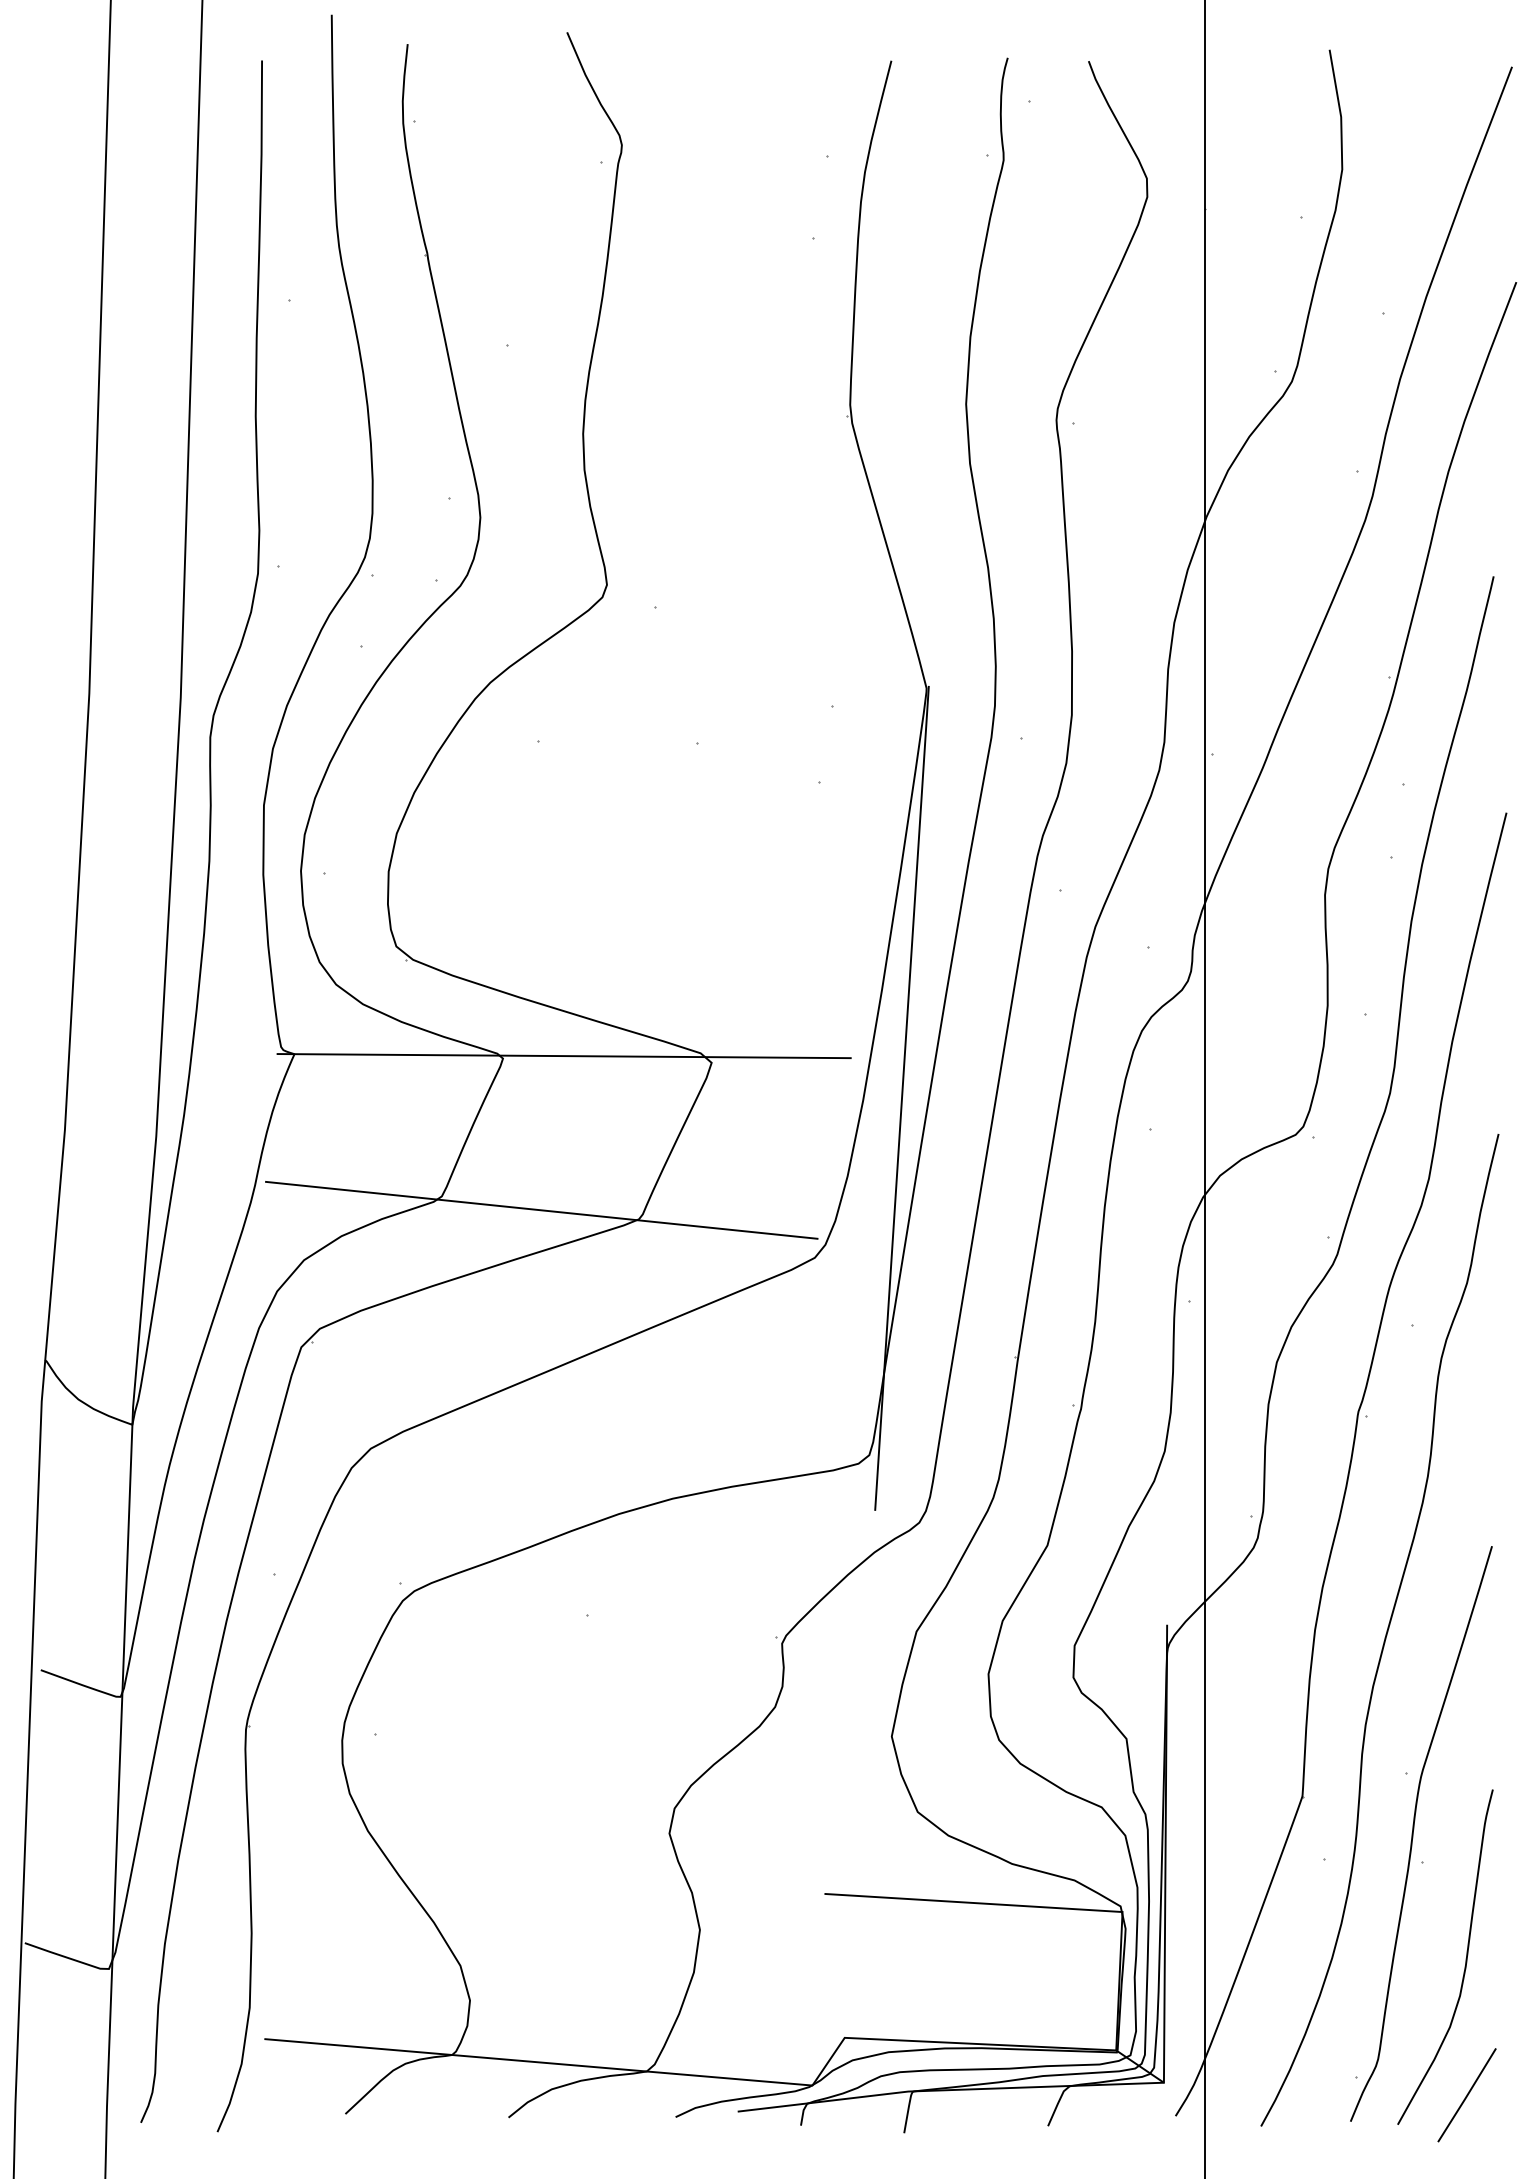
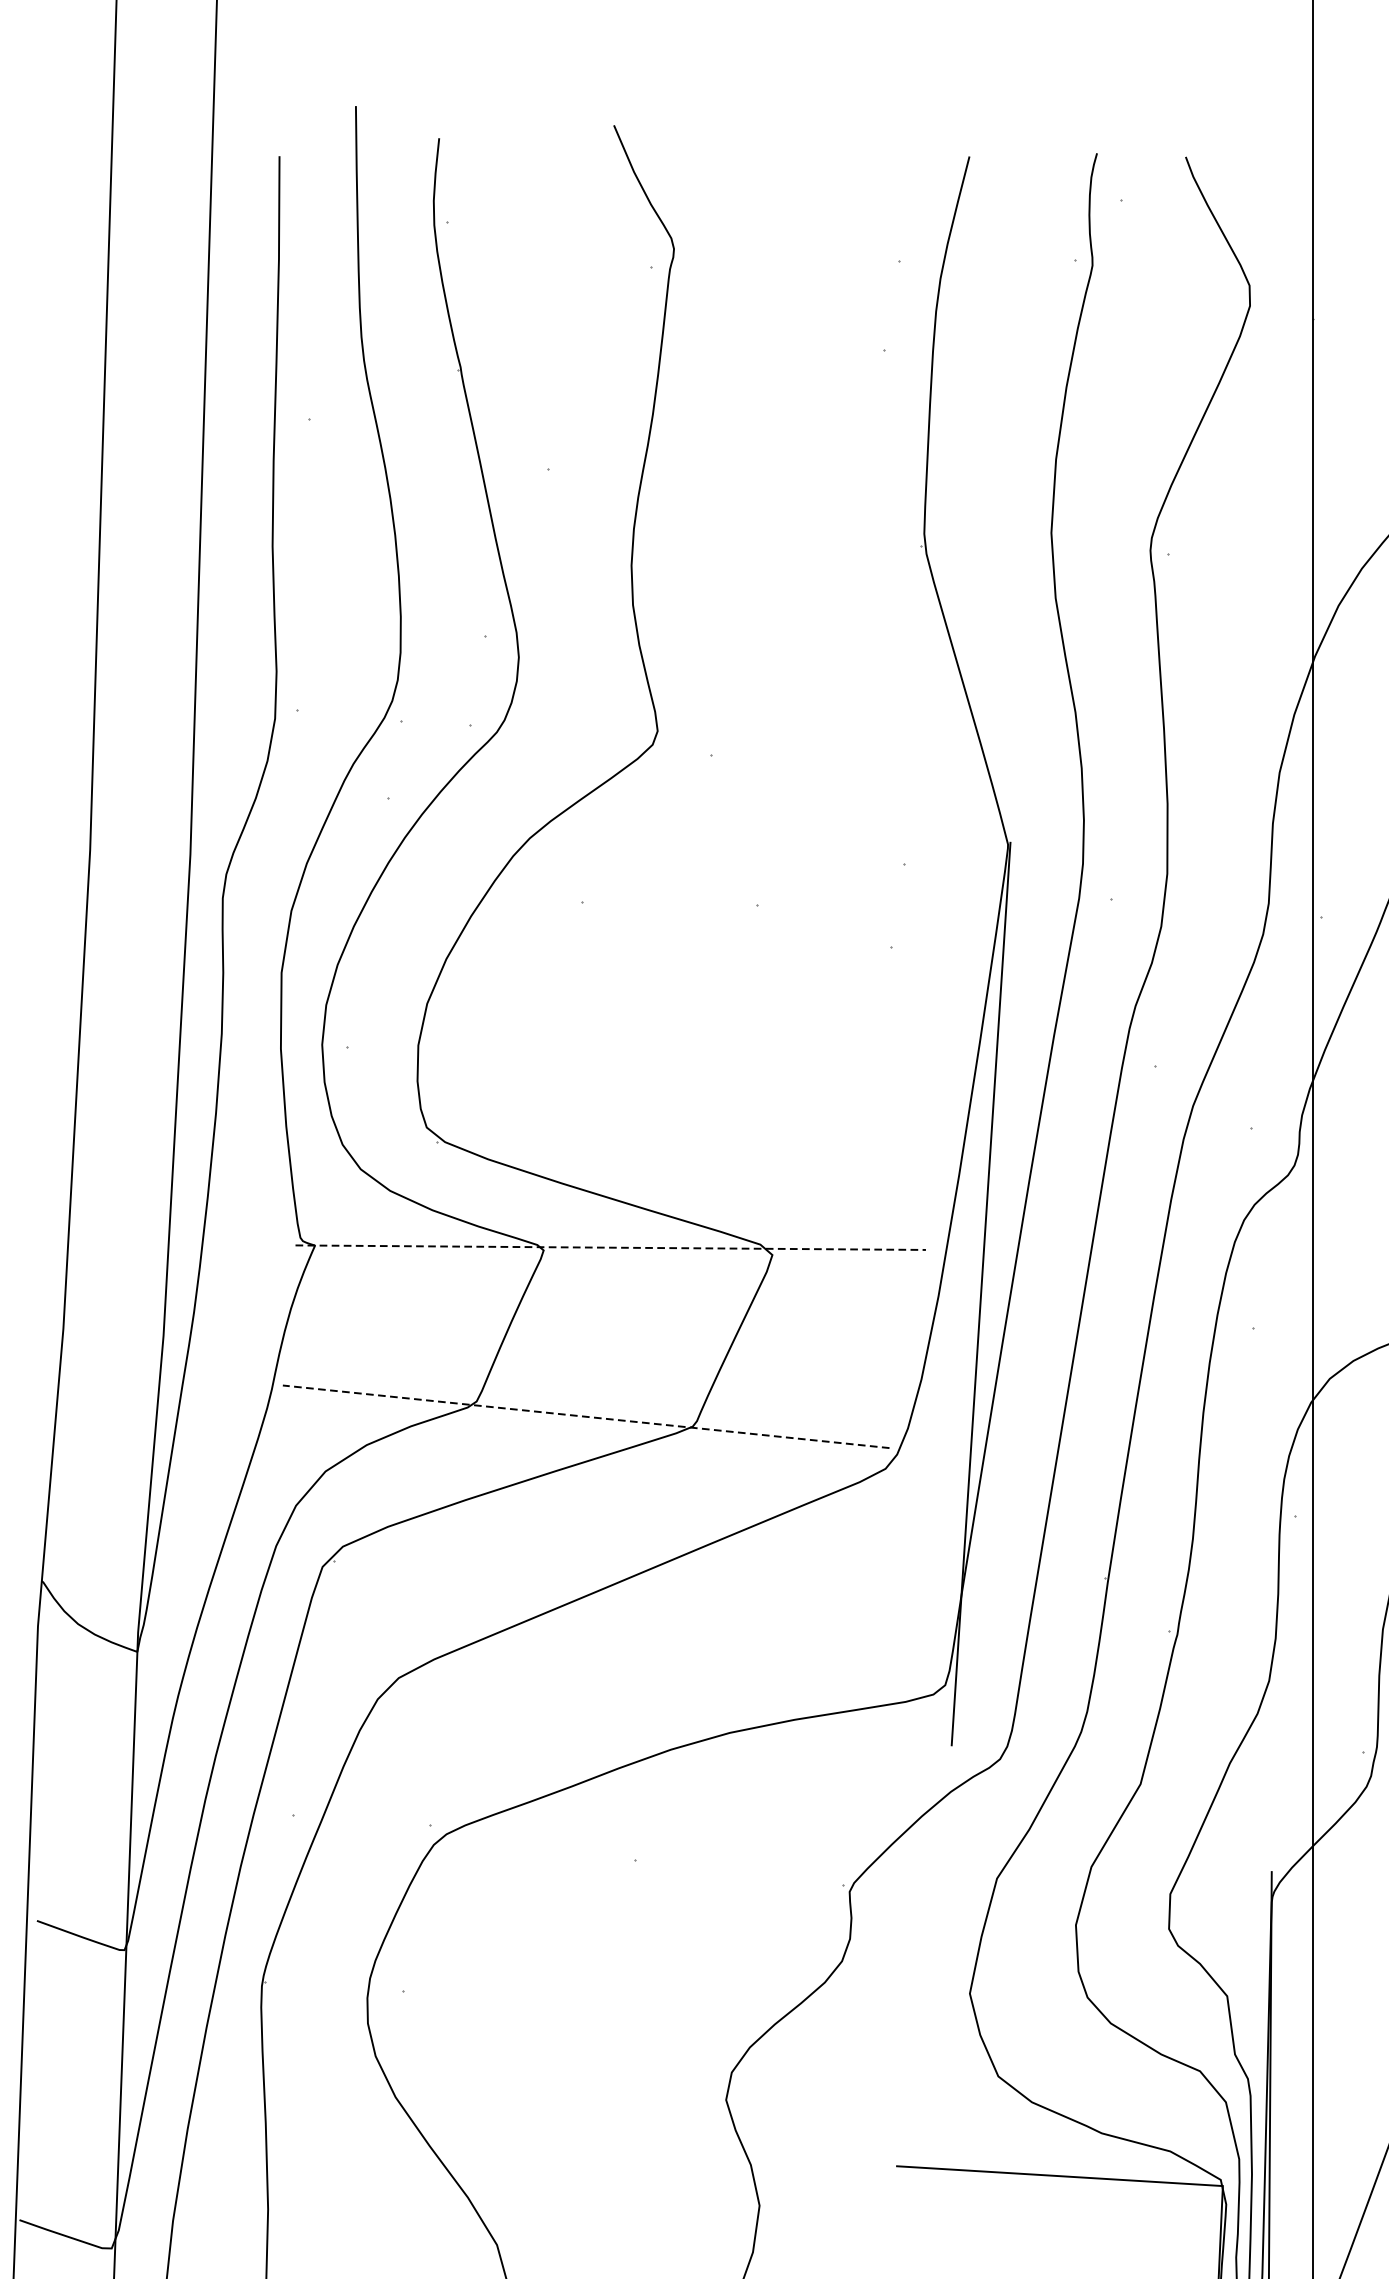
line: (564, 1056) -> (611, 1248), solid -> dashed
line: (541, 1210) -> (585, 1416), solid -> dashed

